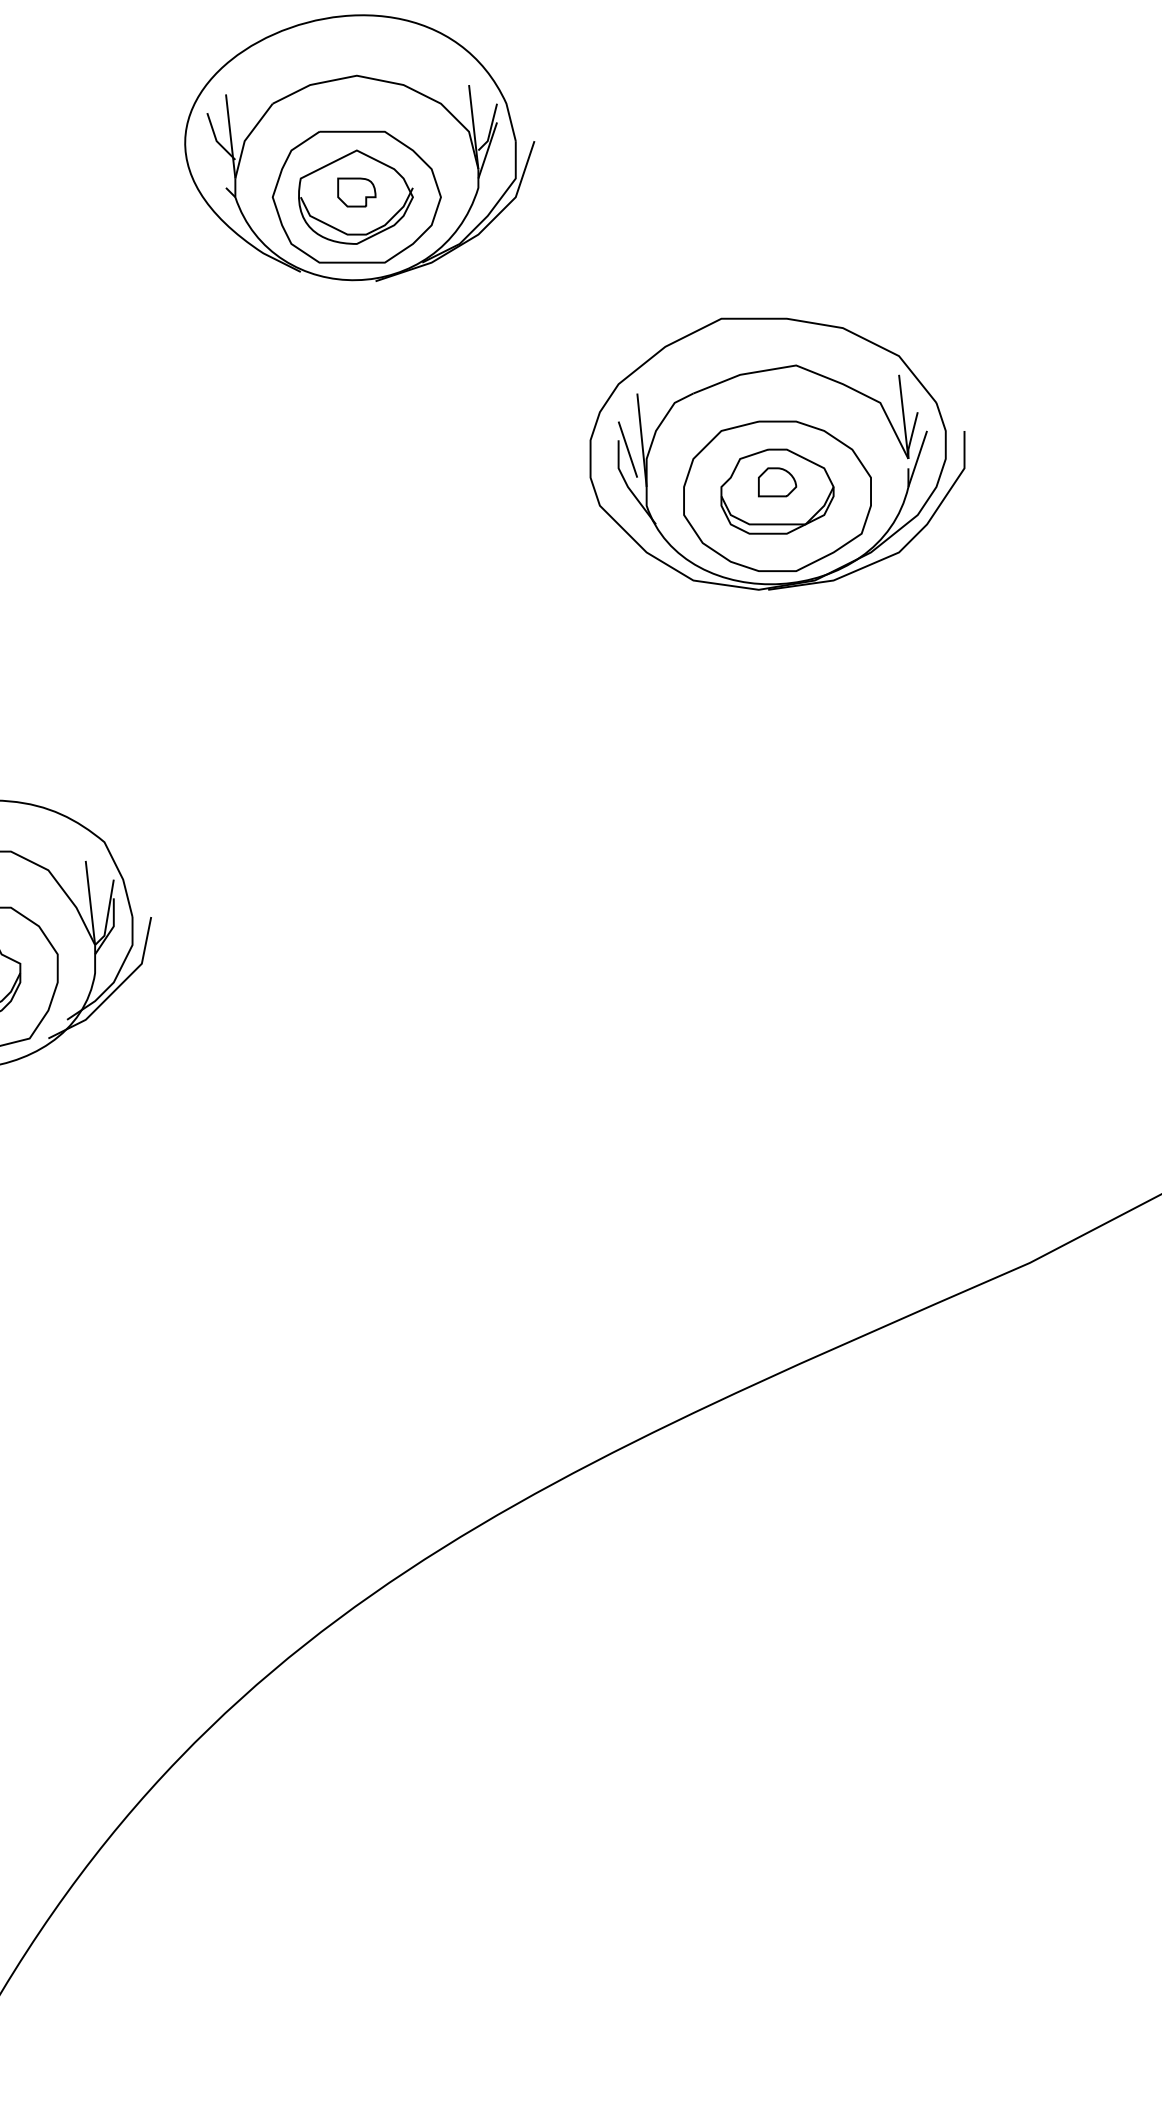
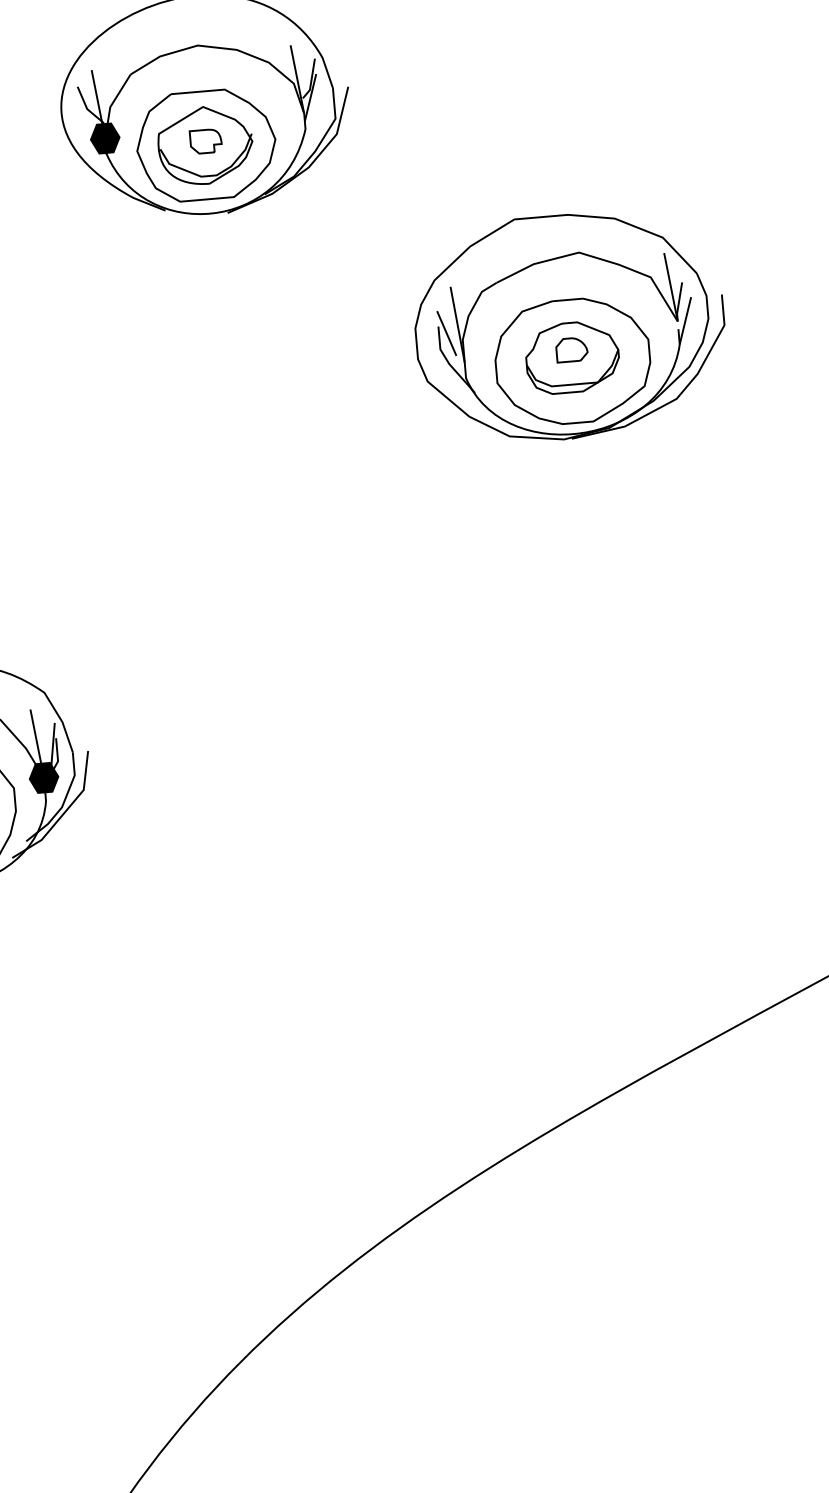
fill: (235, 178) -> (105, 138), added
fill: (94, 944) -> (43, 777), added

